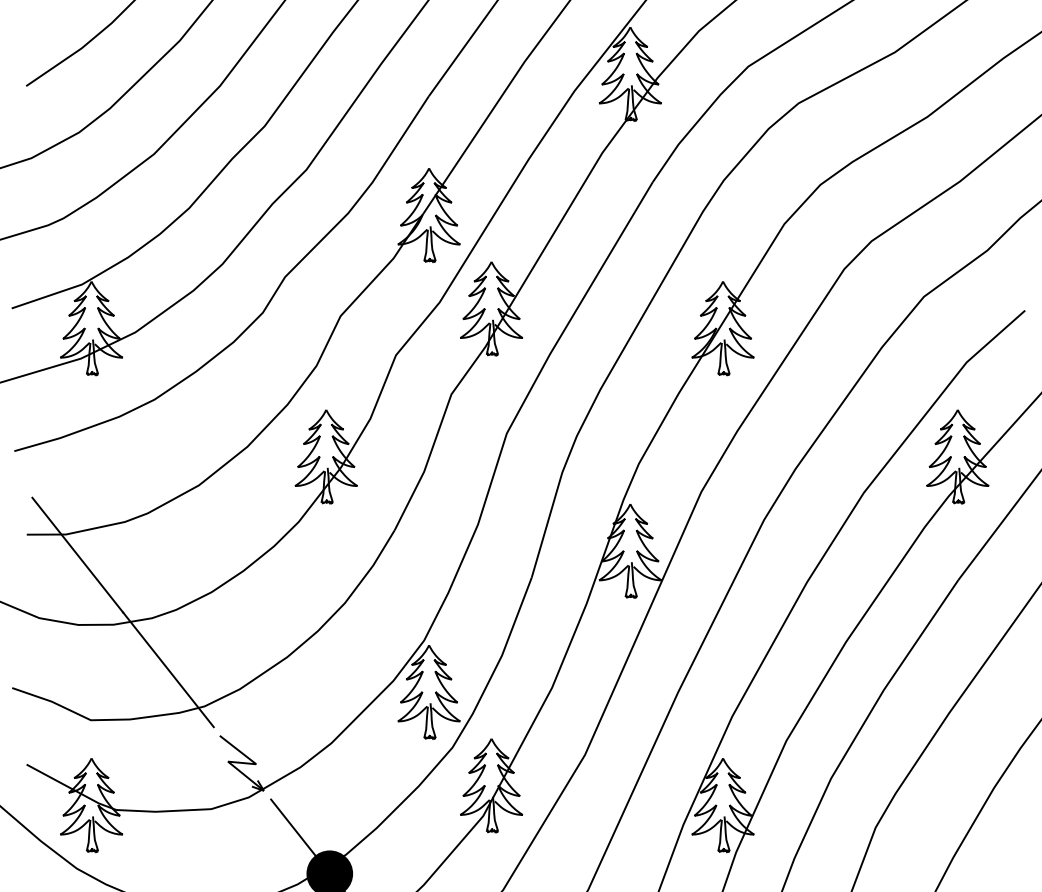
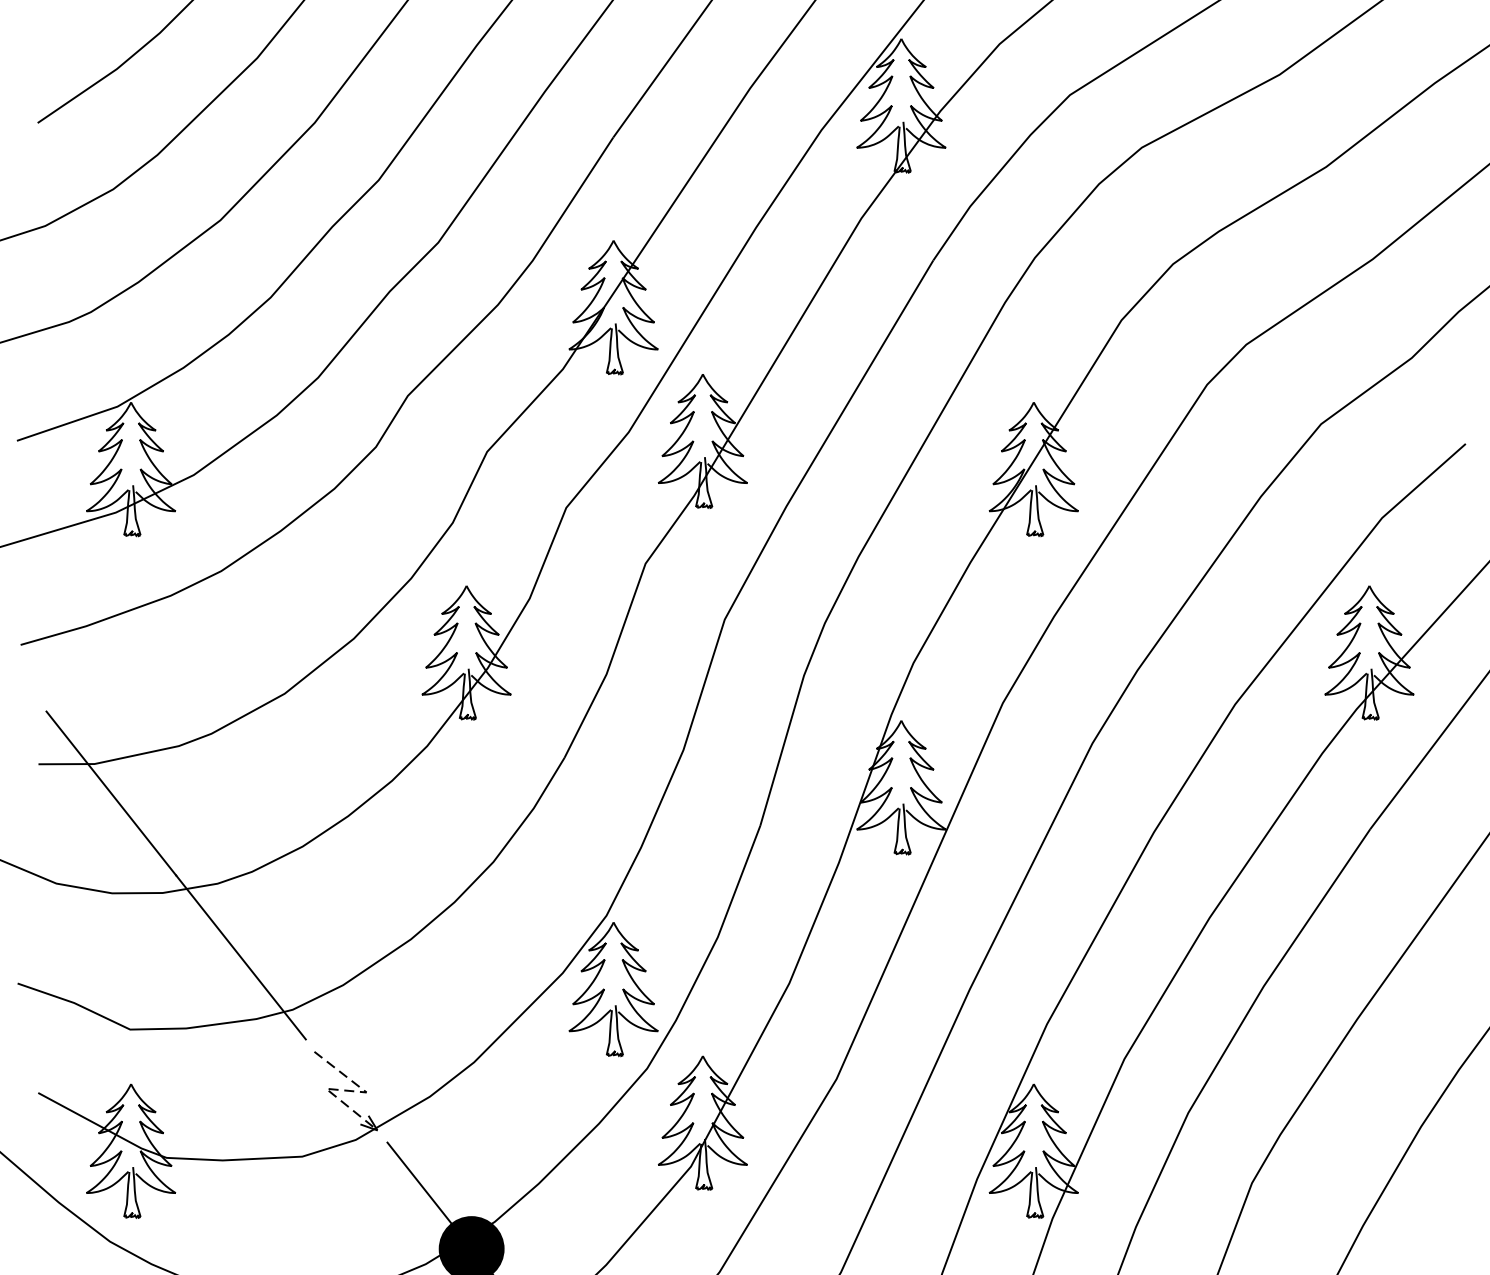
line: (241, 762) -> (345, 1089), solid -> dashed

